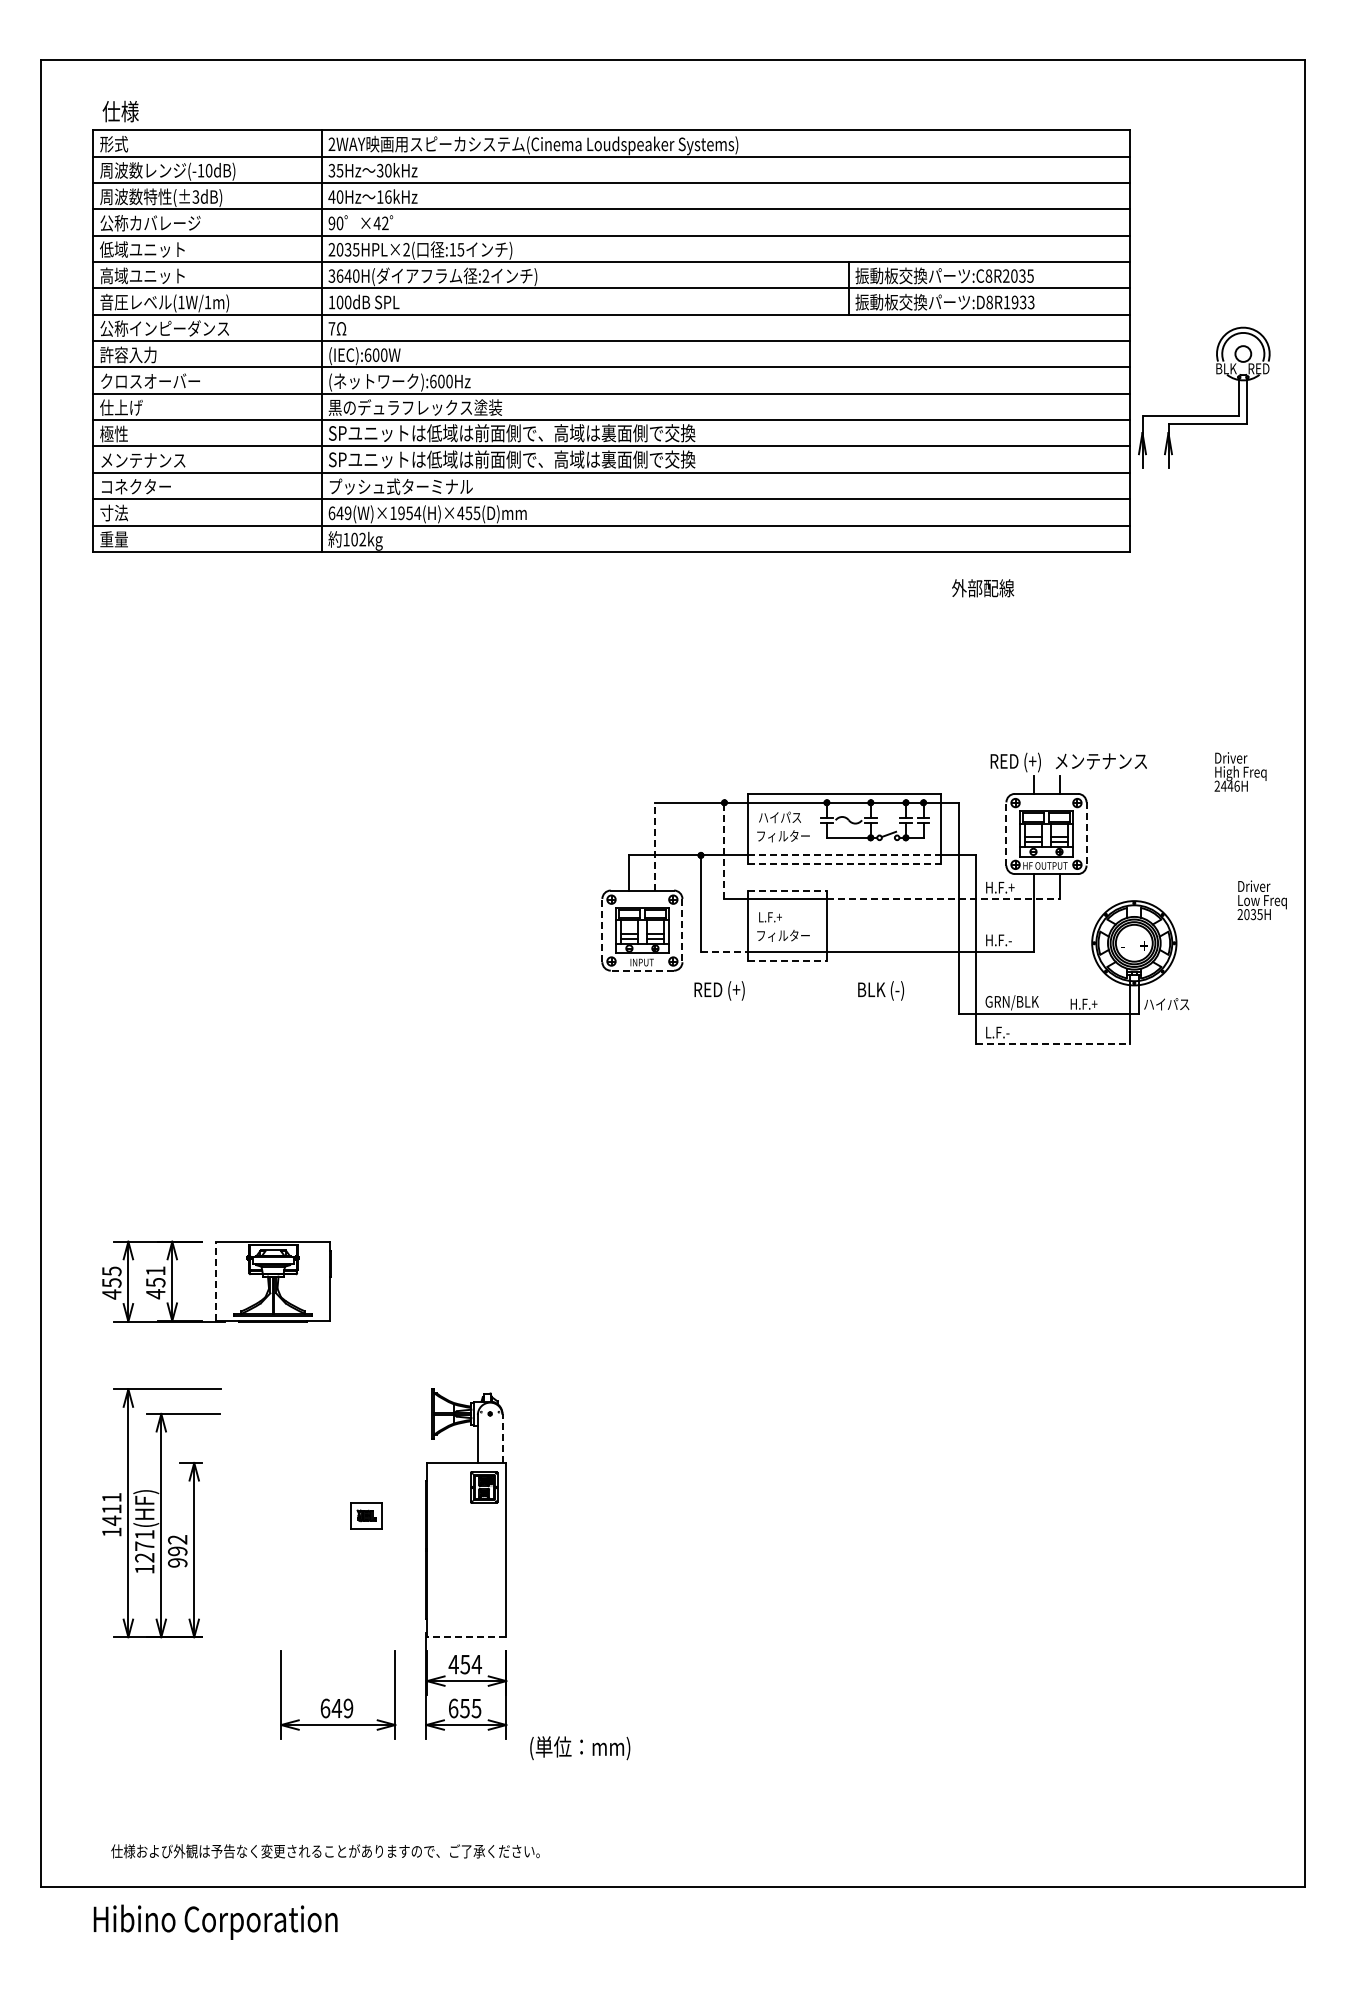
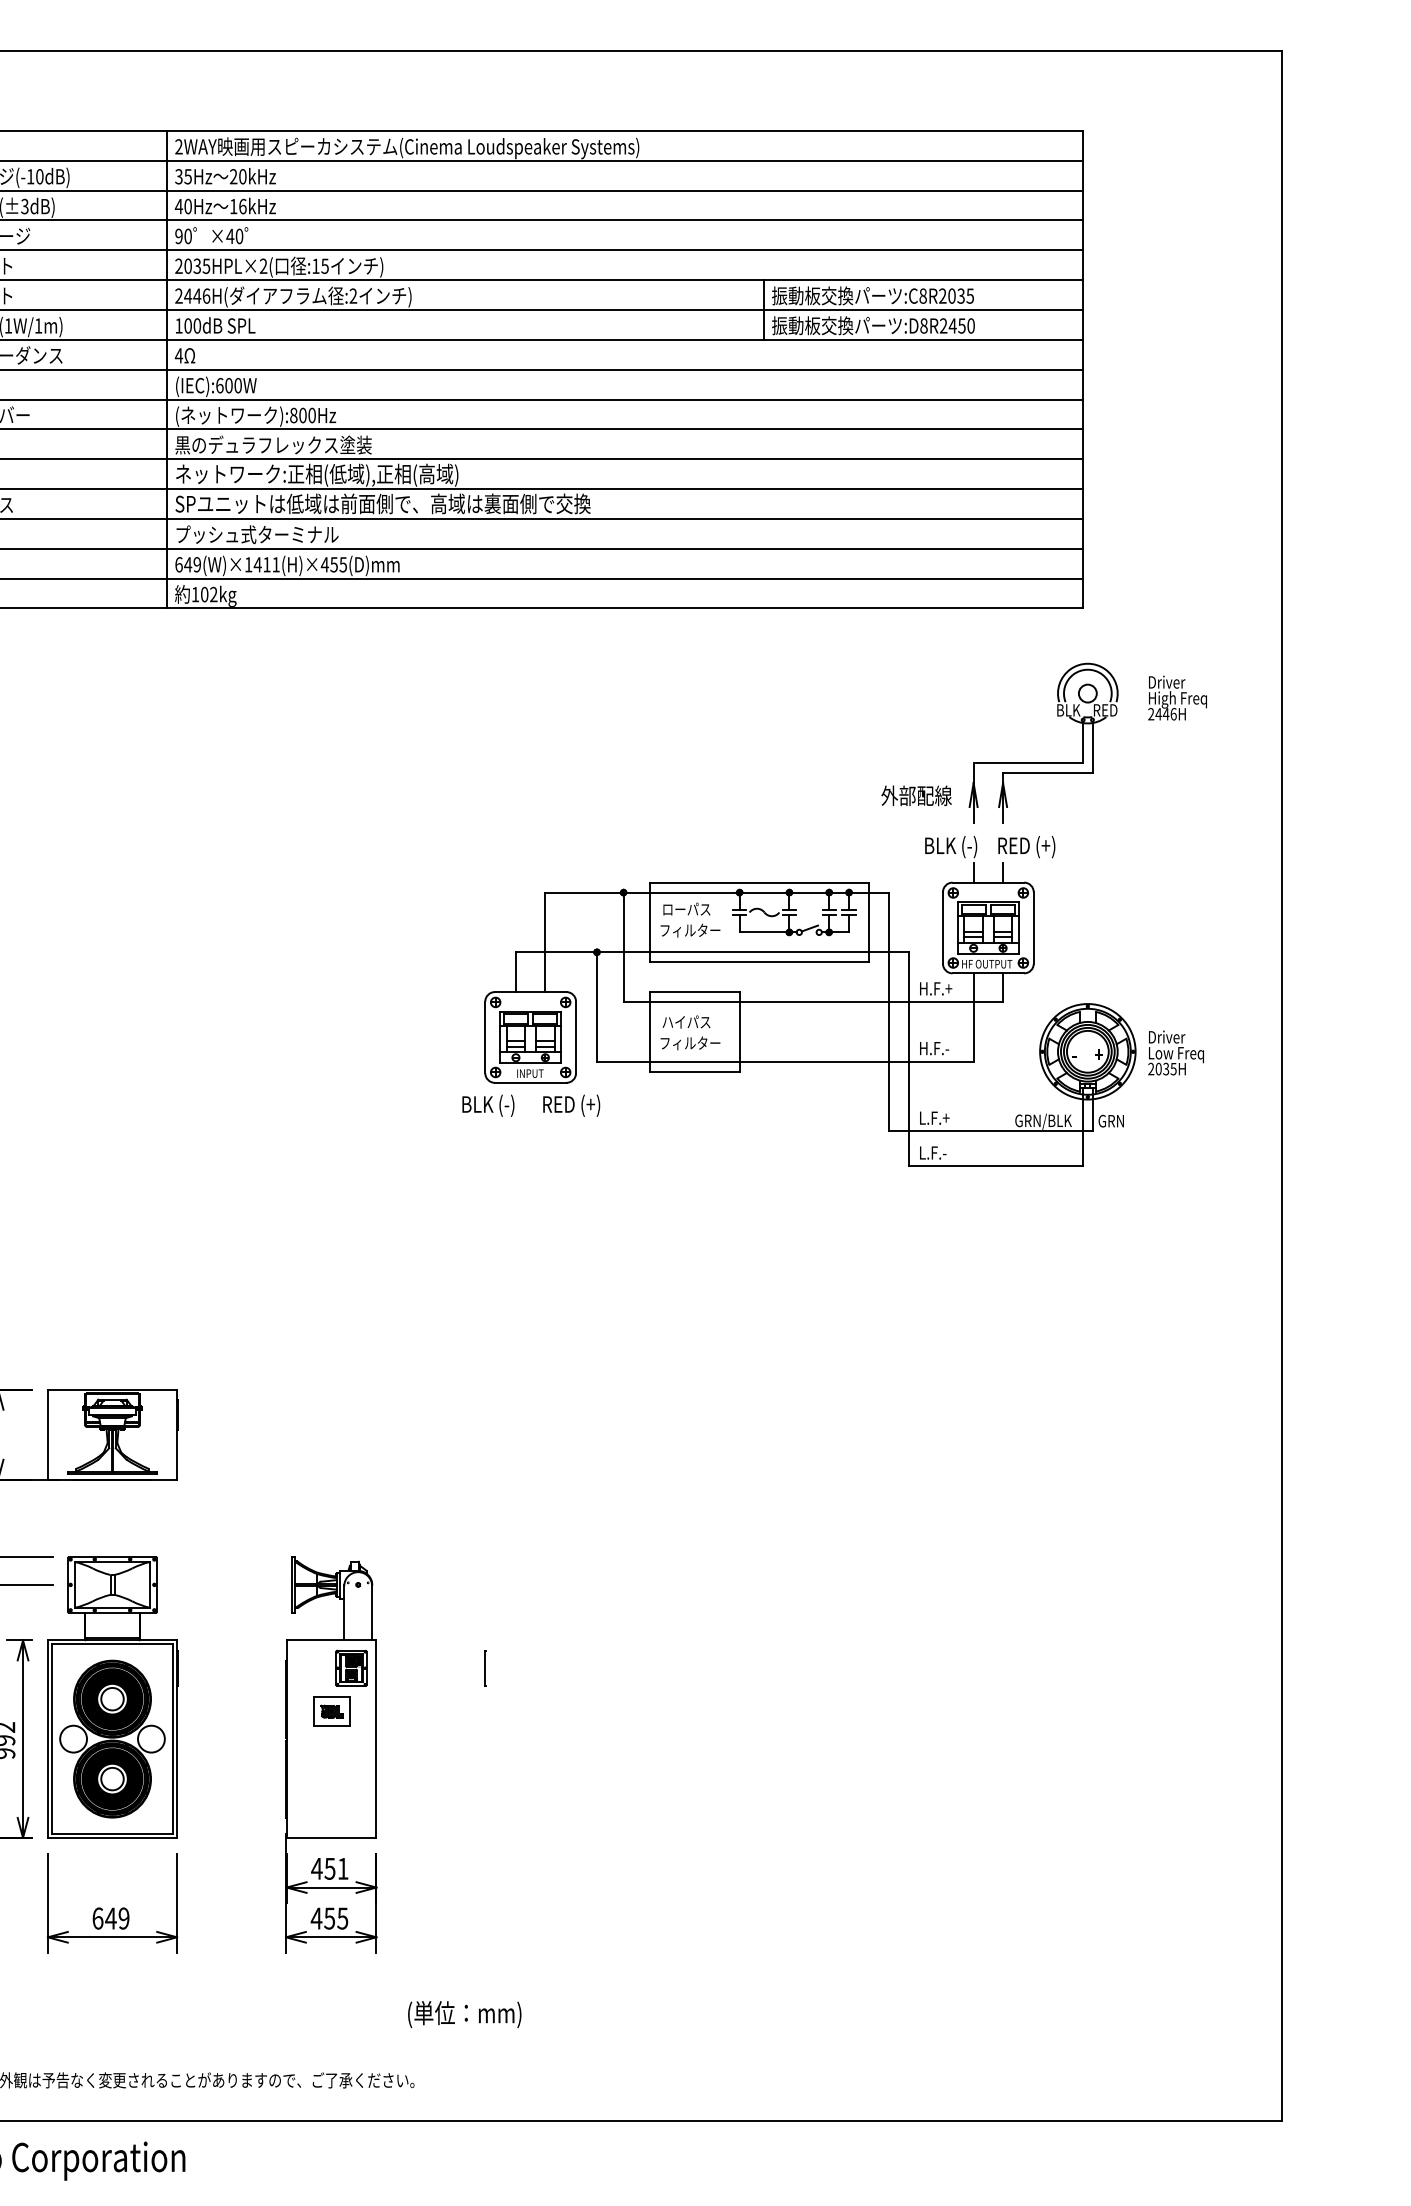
text: (379, 170) -> (232, 176), 30kHz -> 20kHz
text: (385, 223) -> (239, 236), ×42 -> ×40
text: (343, 275) -> (192, 295), 3640H( -> 2446H(
text: (1018, 302) -> (956, 326), :D8R1933 -> :D8R2450
text: (331, 328) -> (178, 355), 7 -> 4
text: (433, 381) -> (294, 415), ):600Hz -> ):800Hz
part: (1204, 415) -> (1043, 763), moved
text: (512, 434) -> (383, 475), SPユニットは低域は前面側で、高域は裏面側で交換 -> ネットワーク:正相(低域),正相(高域)
text: (409, 513) -> (266, 565), 649(W)×1954(H)×455(D)mm -> 649(W)×1411(H)×455(D)mm
text: (983, 588) -> (917, 796), moved
text: (1016, 762) -> (954, 847), RED (+) -> BLK (-)
text: (1100, 762) -> (1049, 847), メンテナンス -> RED (+)
text: (1240, 771) -> (1177, 697), moved
text: (768, 817) -> (673, 909), ハイパス -> ローパス
line: (1006, 833) -> (943, 927), dashed -> solid
line: (1086, 833) -> (1033, 927), dashed -> solid
line: (655, 846) -> (545, 942), dashed -> solid
line: (724, 850) -> (623, 946), dashed -> solid
line: (844, 855) -> (759, 952), dashed -> solid
line: (844, 864) -> (759, 962), dashed -> solid
line: (787, 890) -> (694, 992), dashed -> solid
line: (943, 899) -> (871, 1002), dashed -> solid
text: (1261, 900) -> (1175, 1053), moved
text: (779, 916) -> (685, 1021), L.F.+ -> ハイパス
line: (602, 930) -> (485, 1037), dashed -> solid
line: (682, 930) -> (576, 1037), dashed -> solid
line: (724, 952) -> (623, 1062), dashed -> solid
line: (787, 960) -> (694, 1071), dashed -> solid
line: (642, 970) -> (530, 1082), dashed -> solid
text: (719, 990) -> (571, 1105), moved
text: (880, 990) -> (487, 1105), moved
text: (1011, 1002) -> (948, 1118), GRN/BLK -> L.F.+
text: (1166, 1004) -> (1124, 1121), ハイパス -> GRN
text: (1095, 1005) -> (1043, 1122), H.F.+ -> GRN/BLK
line: (1052, 1044) -> (995, 1166), dashed -> solid
line: (216, 1281) -> (48, 1434), dashed -> solid
line: (502, 1438) -> (372, 1612), dashed -> solid
line: (602, 1487) -> (485, 1668), added
part: (273, 1512) -> (112, 1696), added
part: (366, 1515) -> (331, 1711), moved
line: (466, 1637) -> (331, 1838), dashed -> solid
text: (476, 1664) -> (342, 1868), 454 -> 451
part: (338, 1694) -> (112, 1902), moved
text: (453, 1708) -> (316, 1918), 655 -> 455
text: (580, 1748) -> (465, 2014), moved

